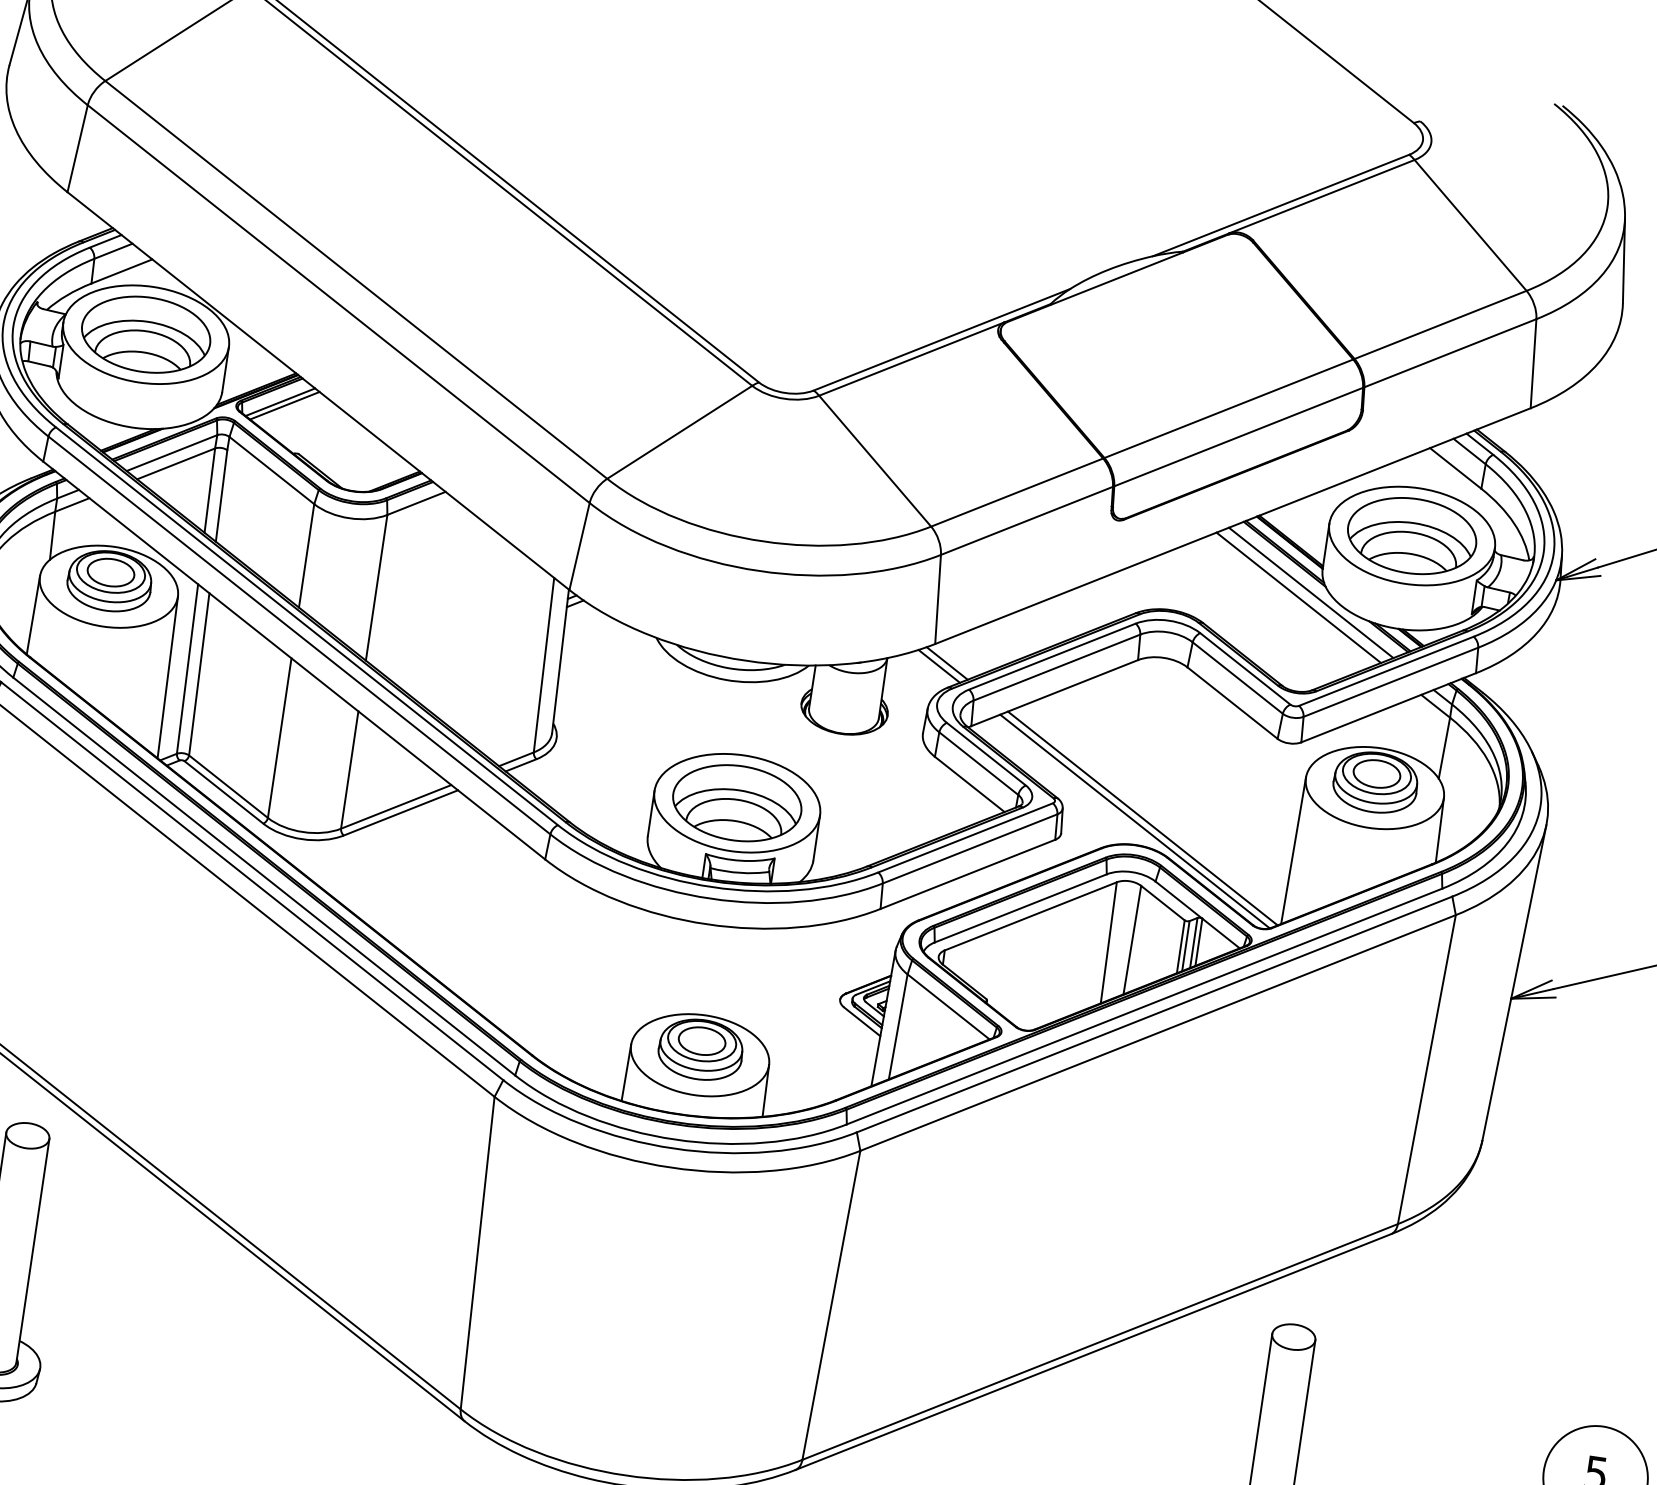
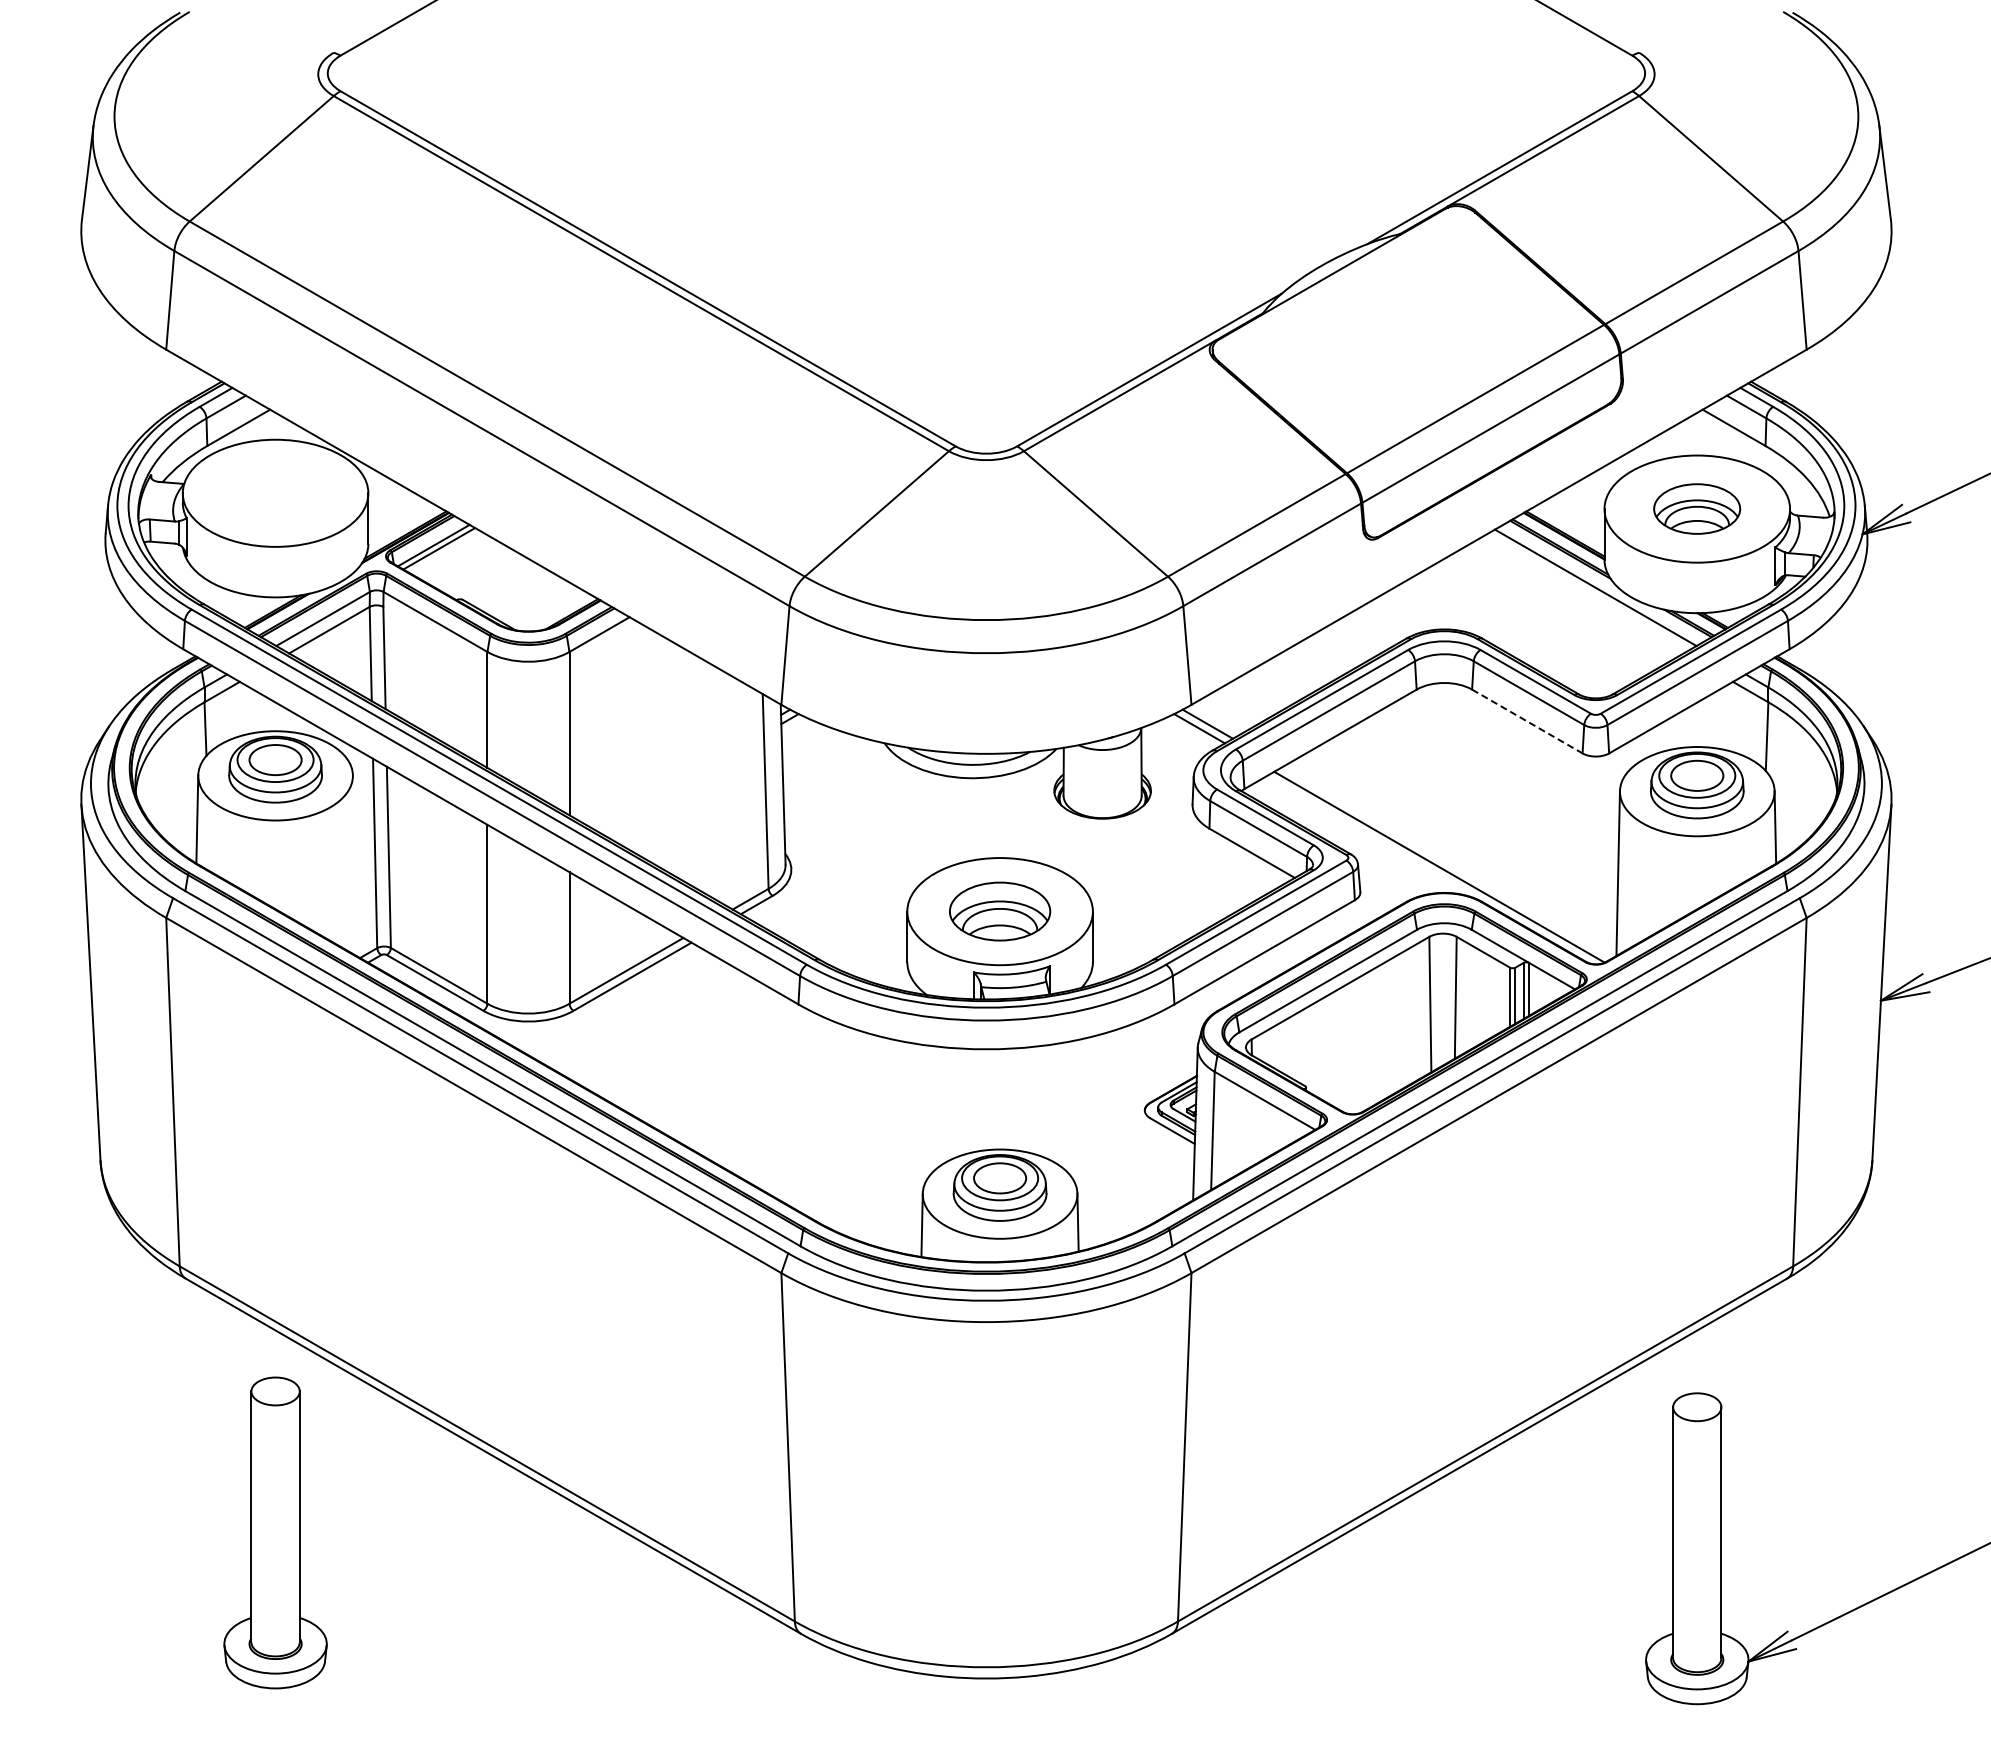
part: (146, 334) -> (275, 493), removed
part: (1411, 535) -> (1696, 508), size x0.6
line: (1298, 598) -> (1582, 595), removed
line: (167, 677) -> (354, 865), removed
line: (1232, 703) -> (1527, 721), solid -> dashed
part: (736, 803) -> (999, 911), size x0.7
line: (1142, 818) -> (1447, 862), removed

